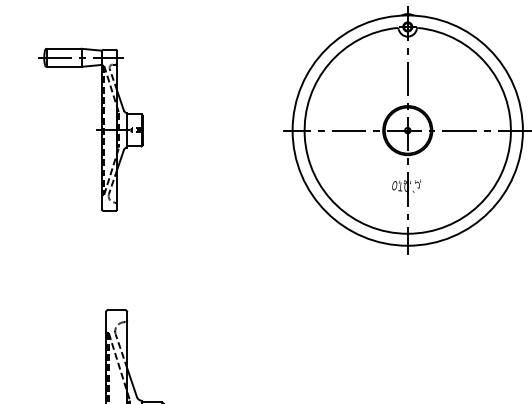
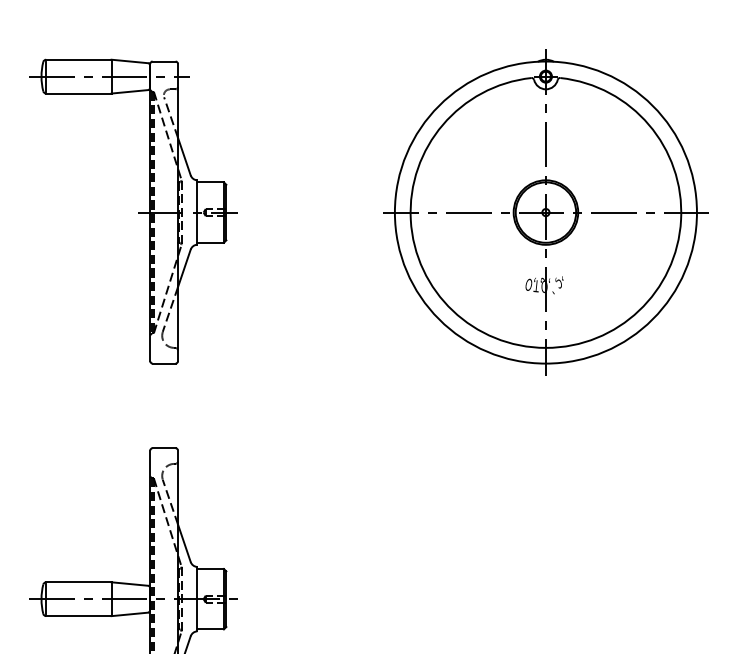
part: (93, 129) -> (133, 211), size x1.43

